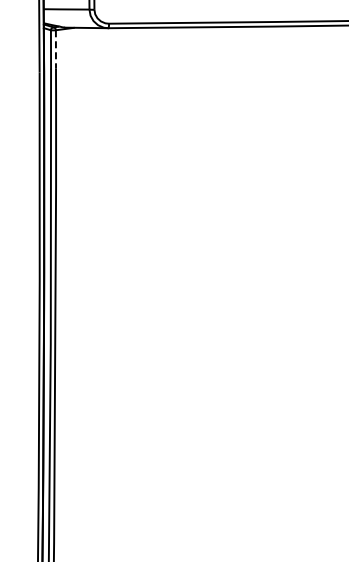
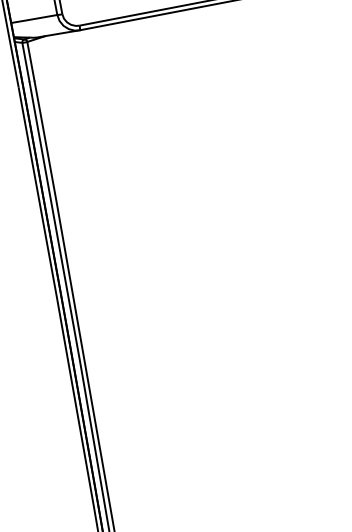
line: (55, 49) -> (30, 61), dashed -> solid

